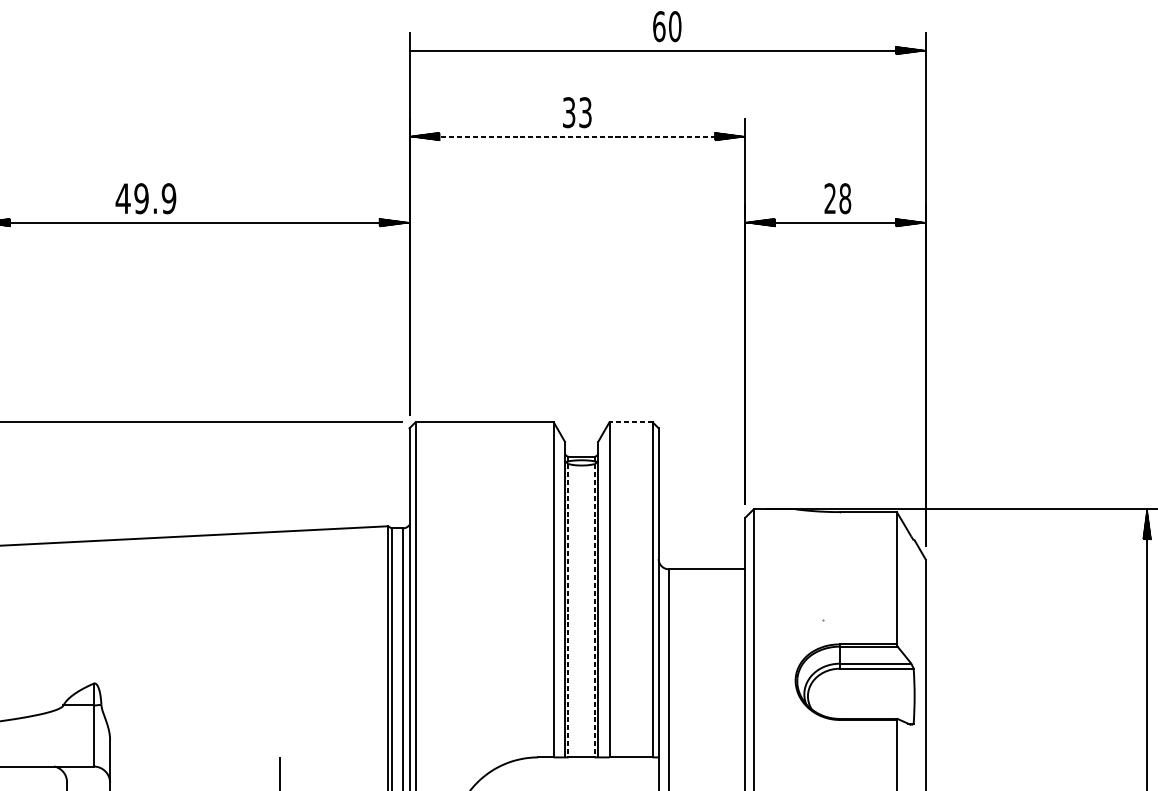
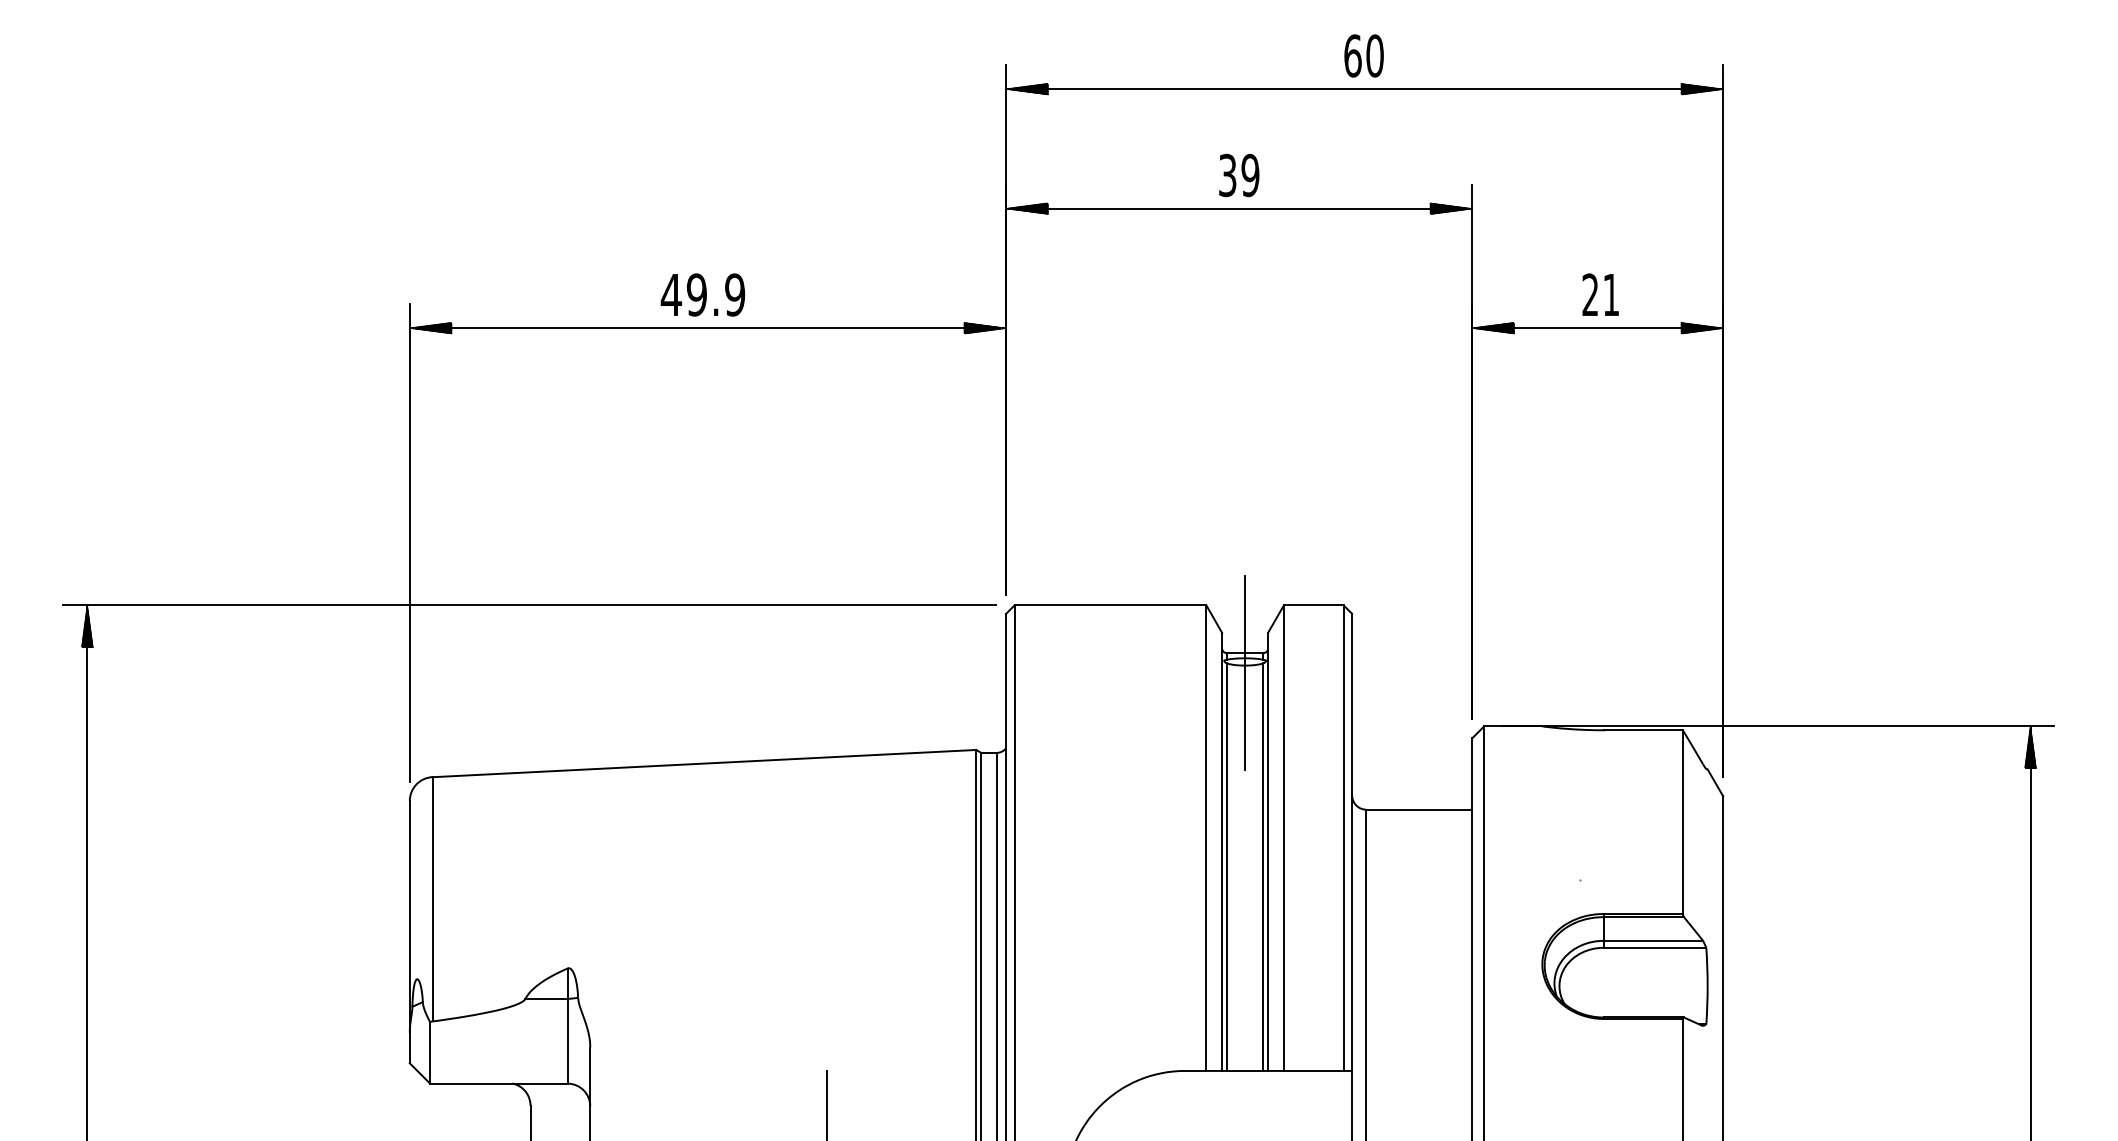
hatch: (424, 50) -> (1026, 88), added
text: (585, 112) -> (1250, 175), 33 -> 39
line: (577, 136) -> (1239, 208), dashed -> solid
text: (145, 198) -> (702, 294), moved
text: (845, 198) -> (1611, 294), 28 -> 21
line: (630, 422) -> (1313, 605), dashed -> solid
line: (581, 471) -> (1245, 673), added
line: (568, 610) -> (1226, 867), dashed -> solid
line: (594, 610) -> (1263, 867), dashed -> solid

